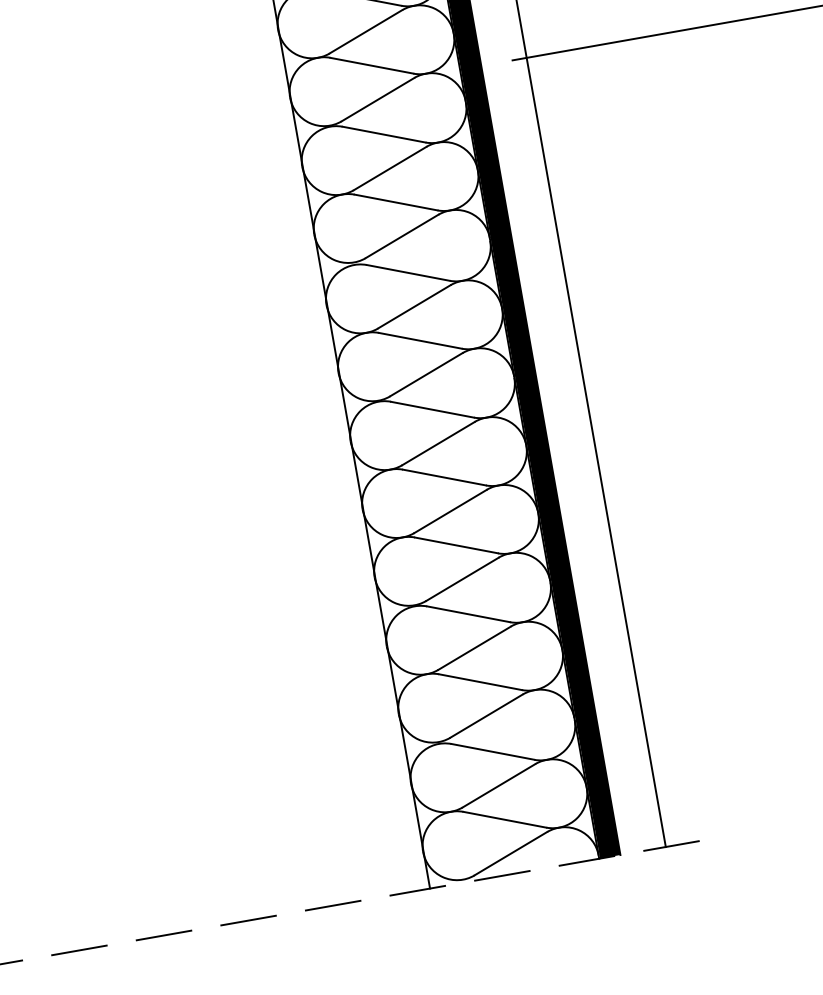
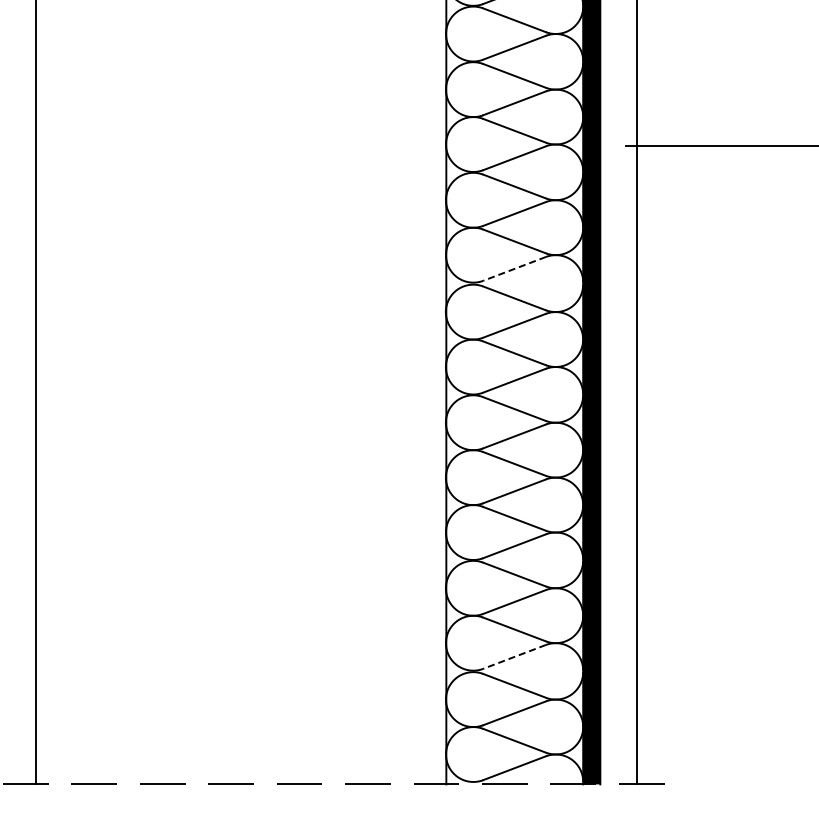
line: (401, 235) -> (514, 268), solid -> dashed
line: (486, 715) -> (514, 656), solid -> dashed

